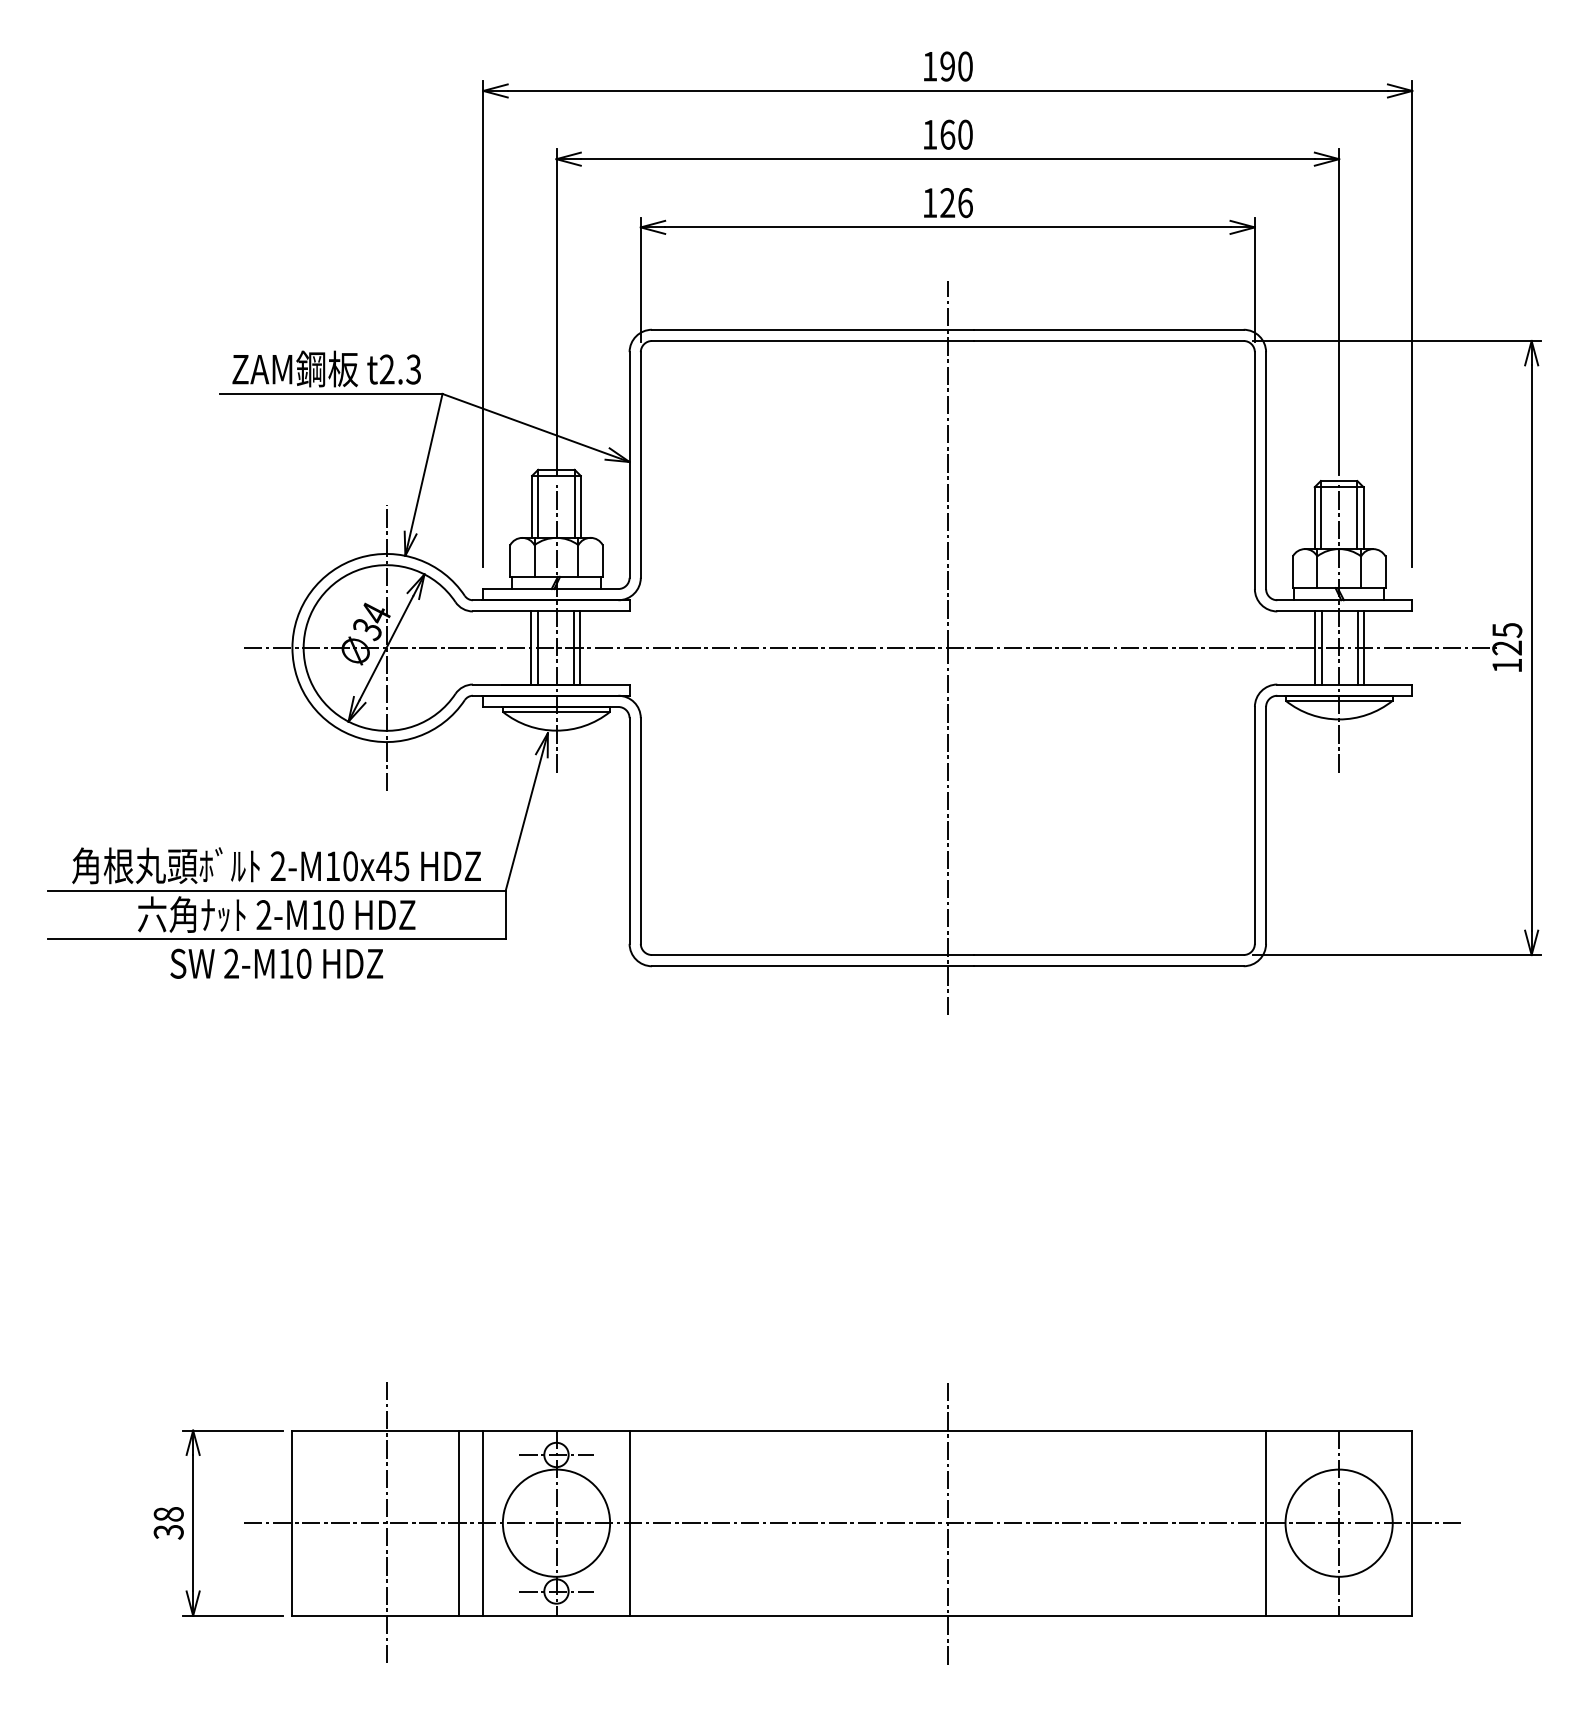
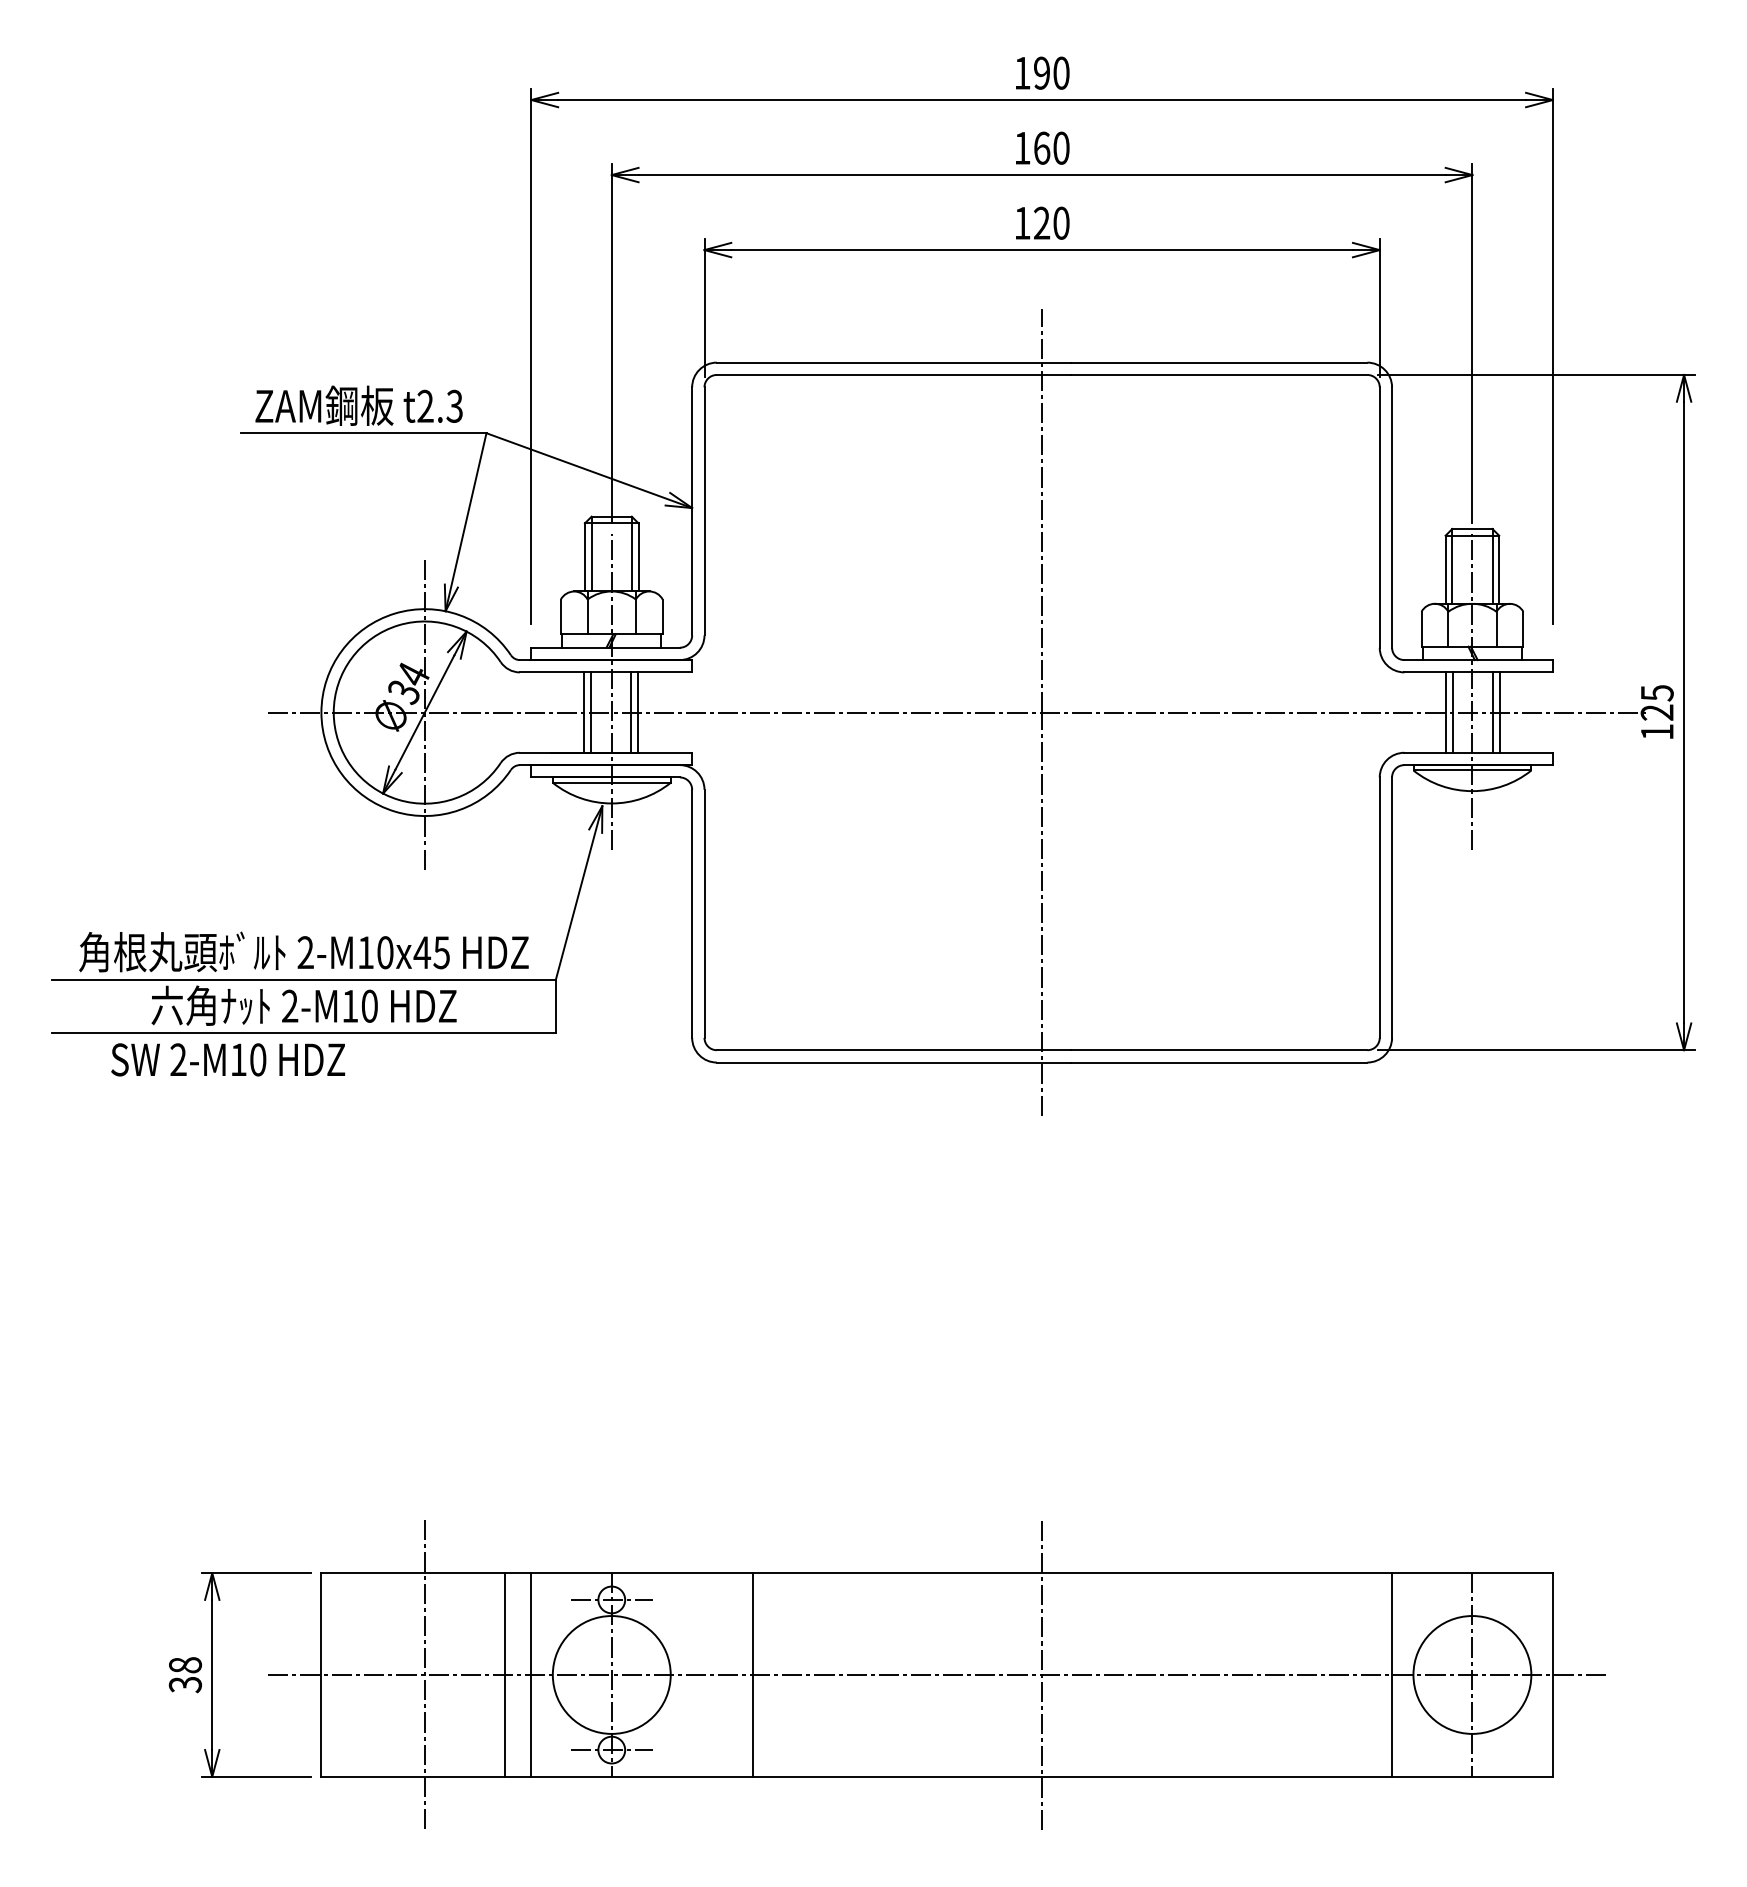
text: (965, 202) -> (1061, 222), 126 -> 120
text: (277, 963) -> (228, 1059), moved
line: (629, 1522) -> (753, 1674), moved

